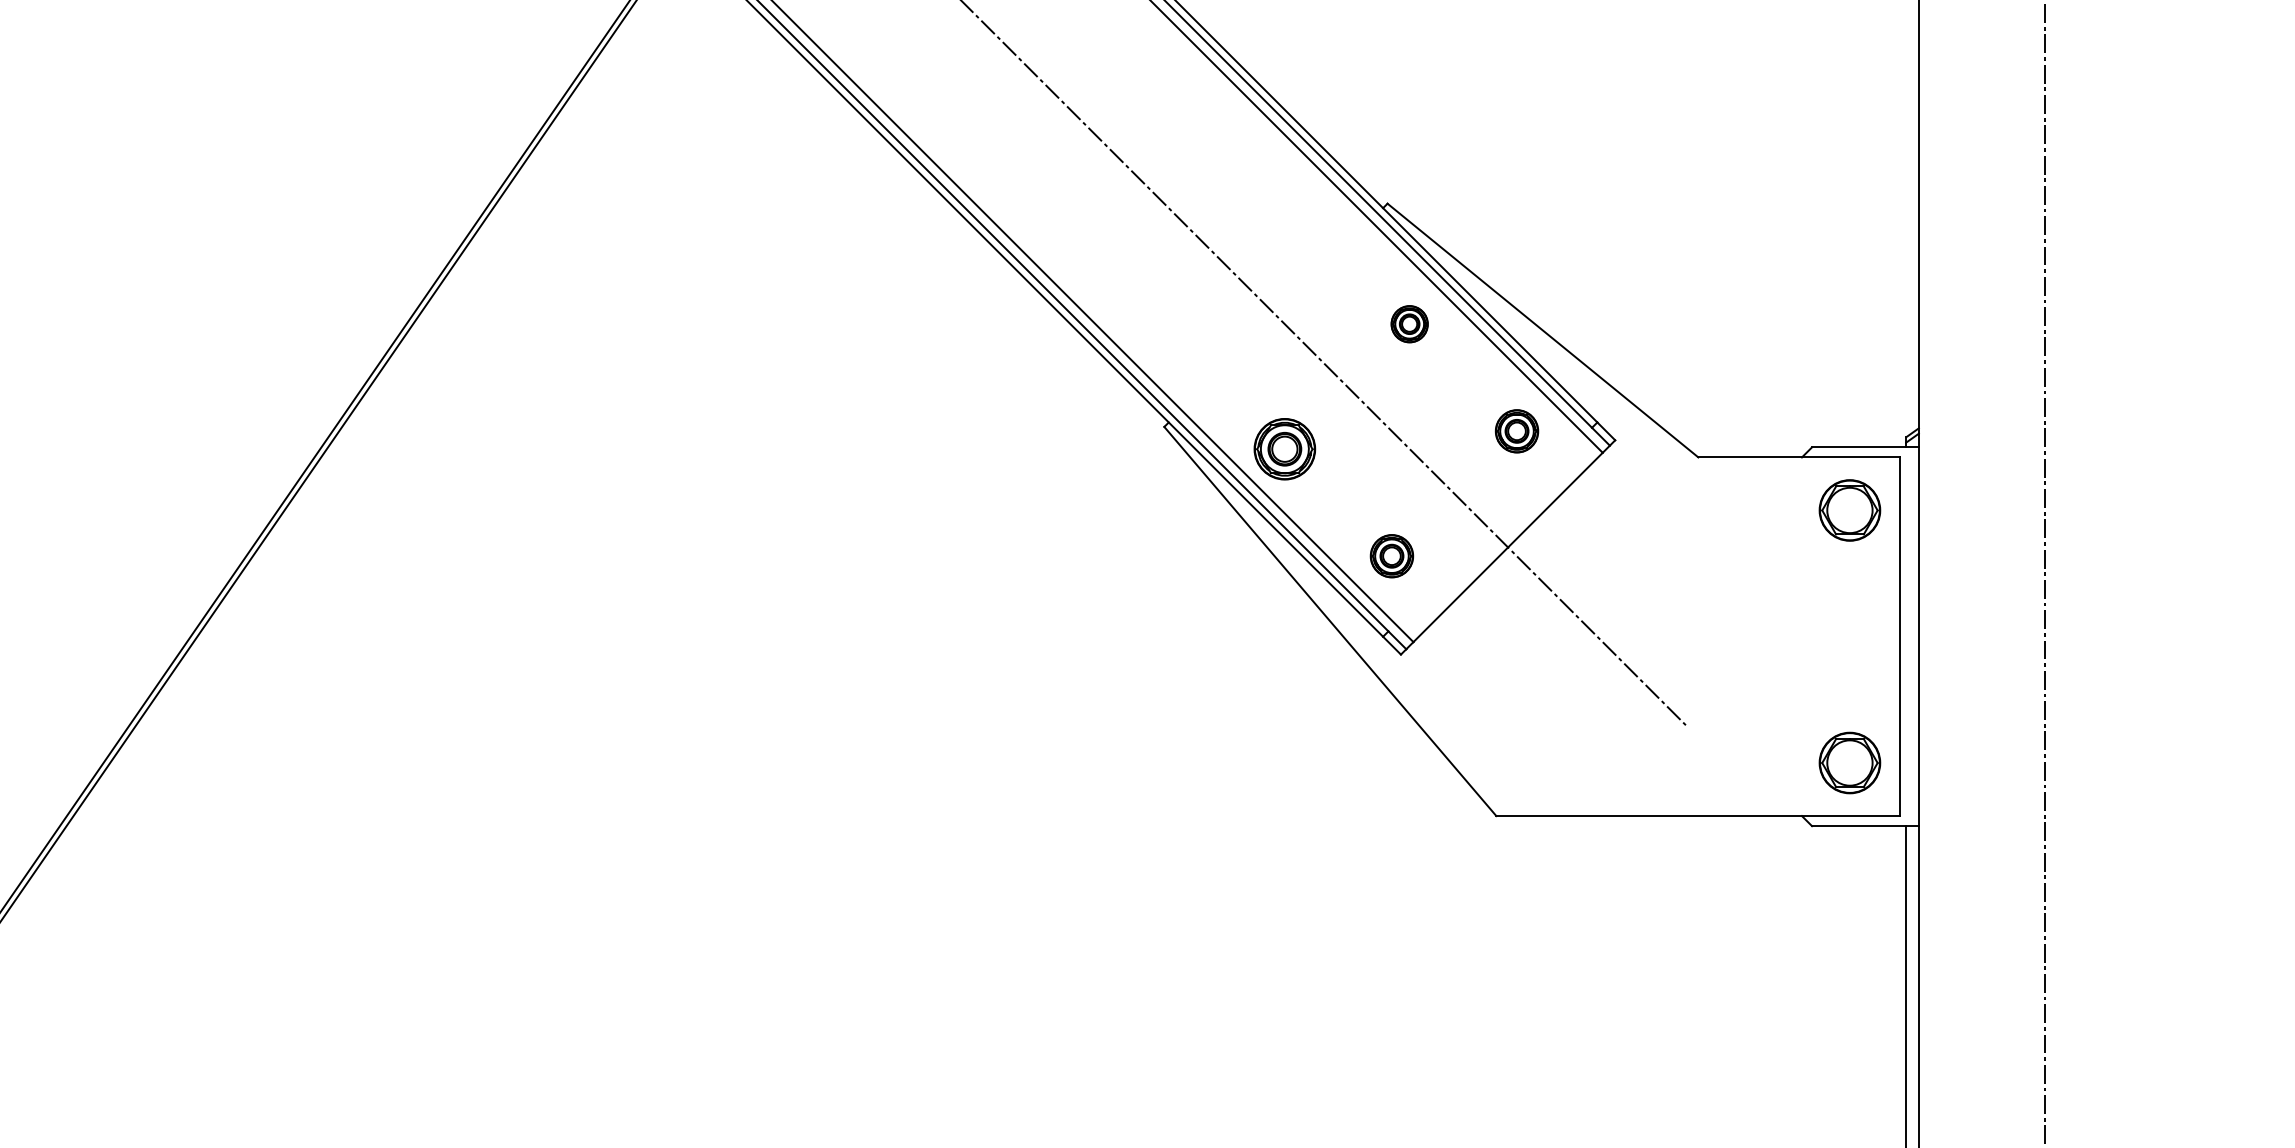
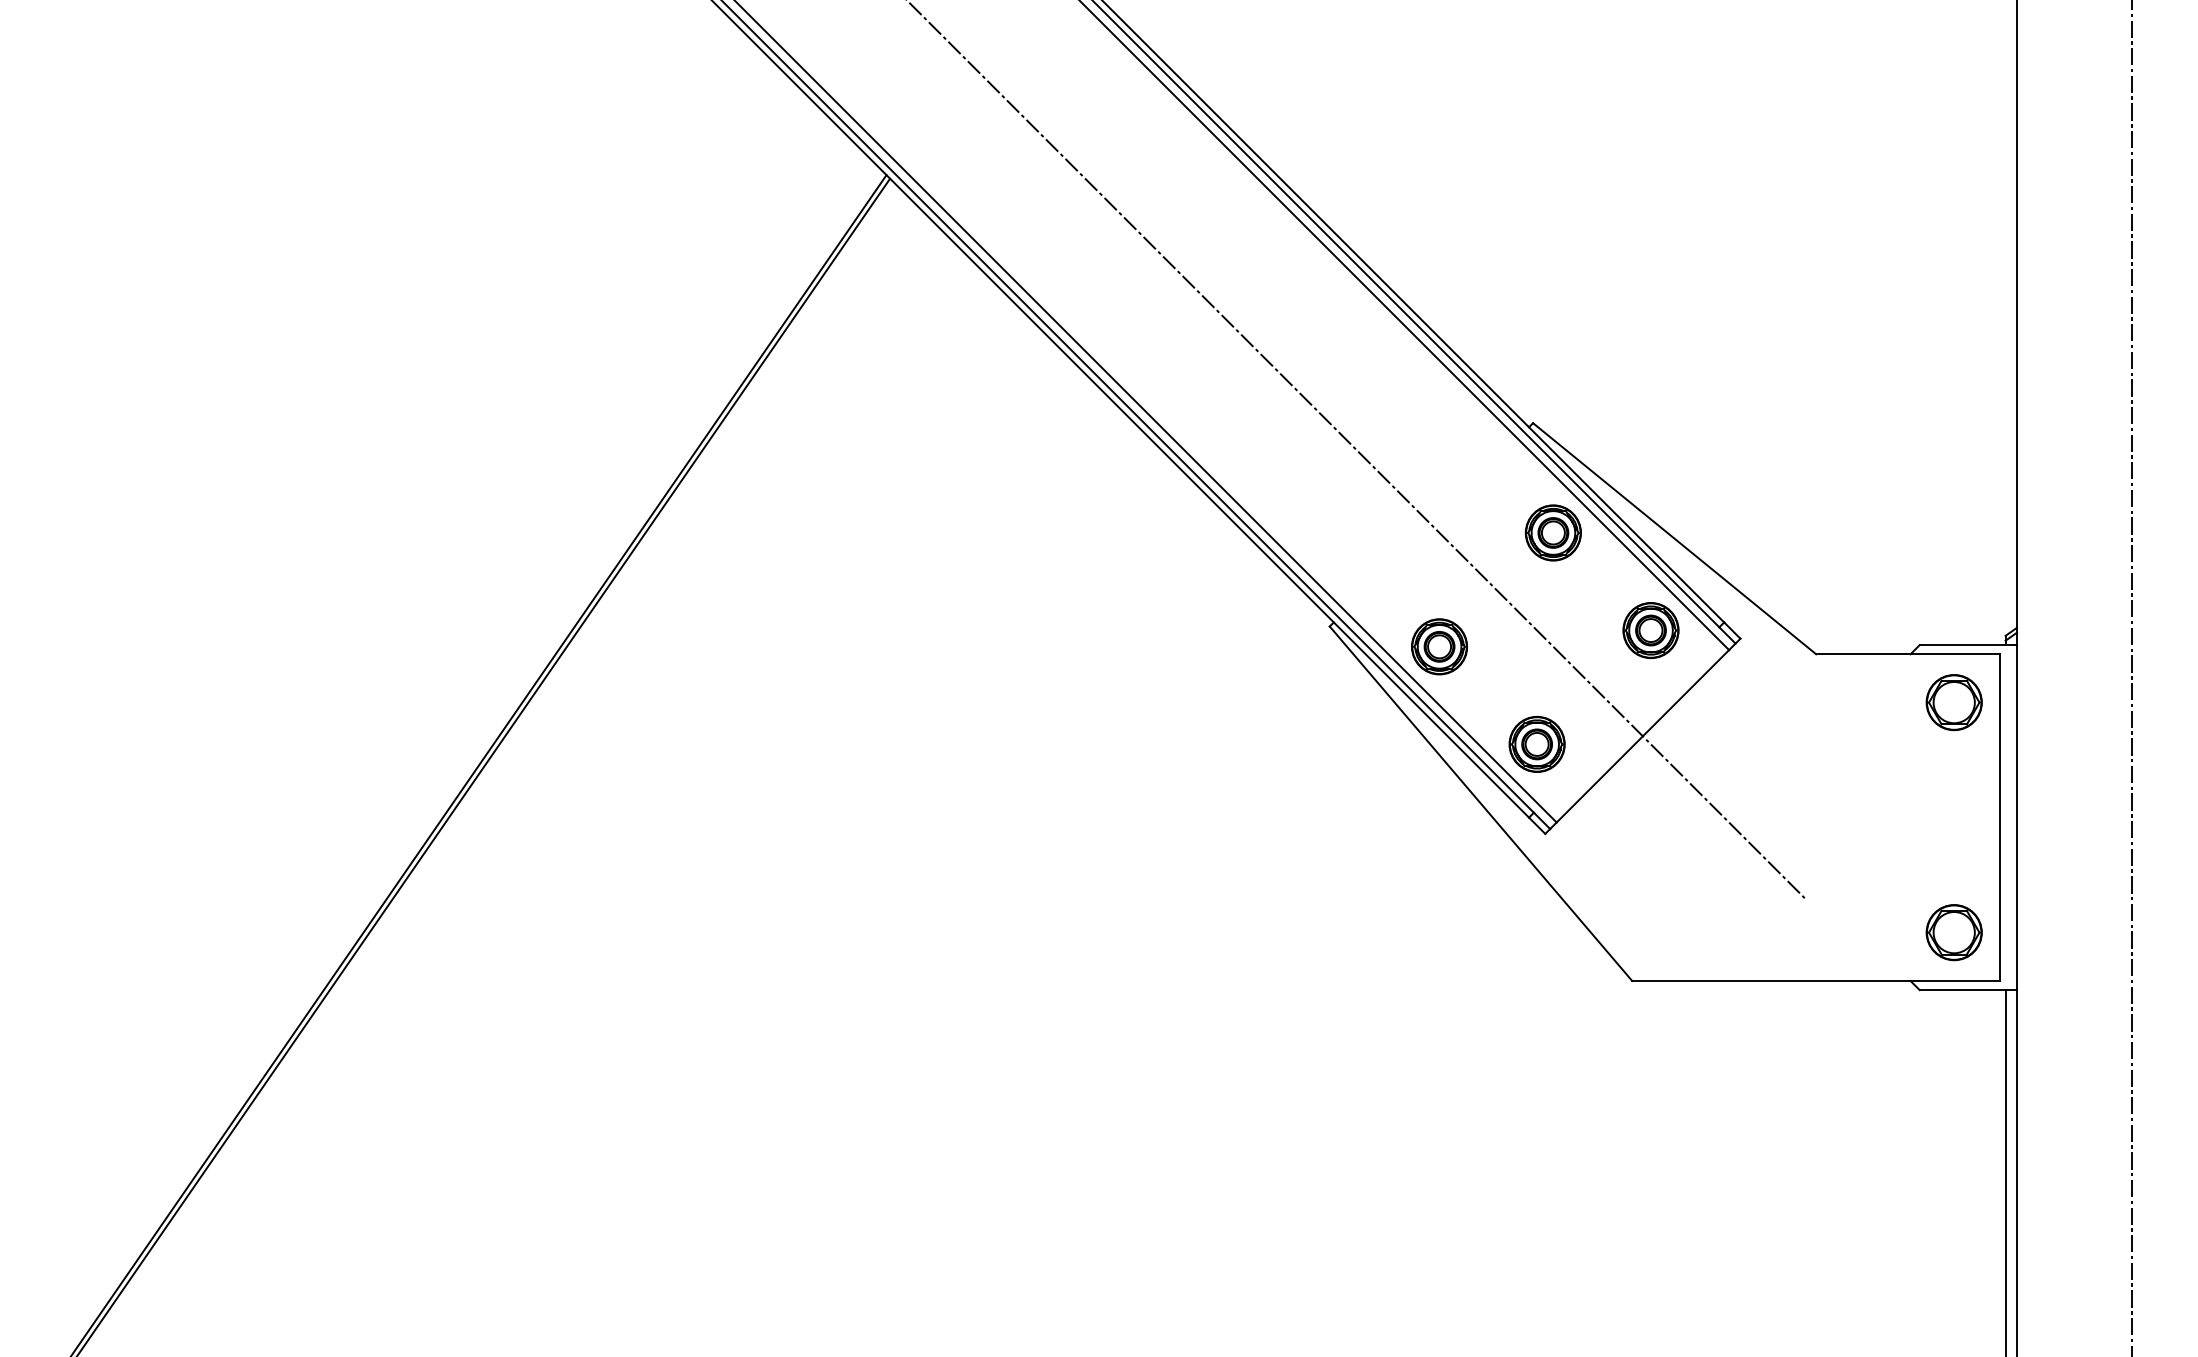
part: (1408, 323) -> (1552, 532), size x1.67
part: (1516, 431) -> (1650, 630), size x1.43
part: (1391, 555) -> (1536, 743), size x1.43

